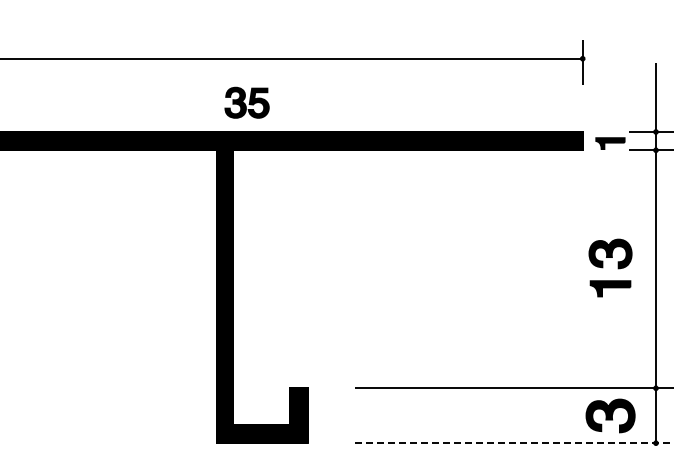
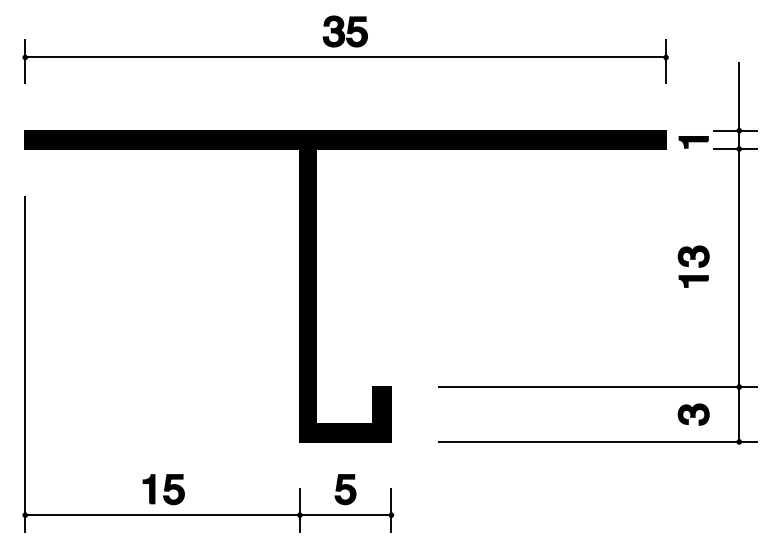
part: (246, 102) -> (344, 31), moved
part: (610, 267) -> (693, 266), size x0.71
part: (610, 415) -> (693, 414), size x0.62
line: (514, 442) -> (597, 441), dashed -> solid

